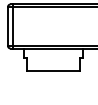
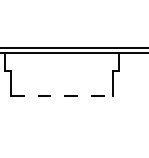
line: (53, 70) -> (62, 95), solid -> dashed

